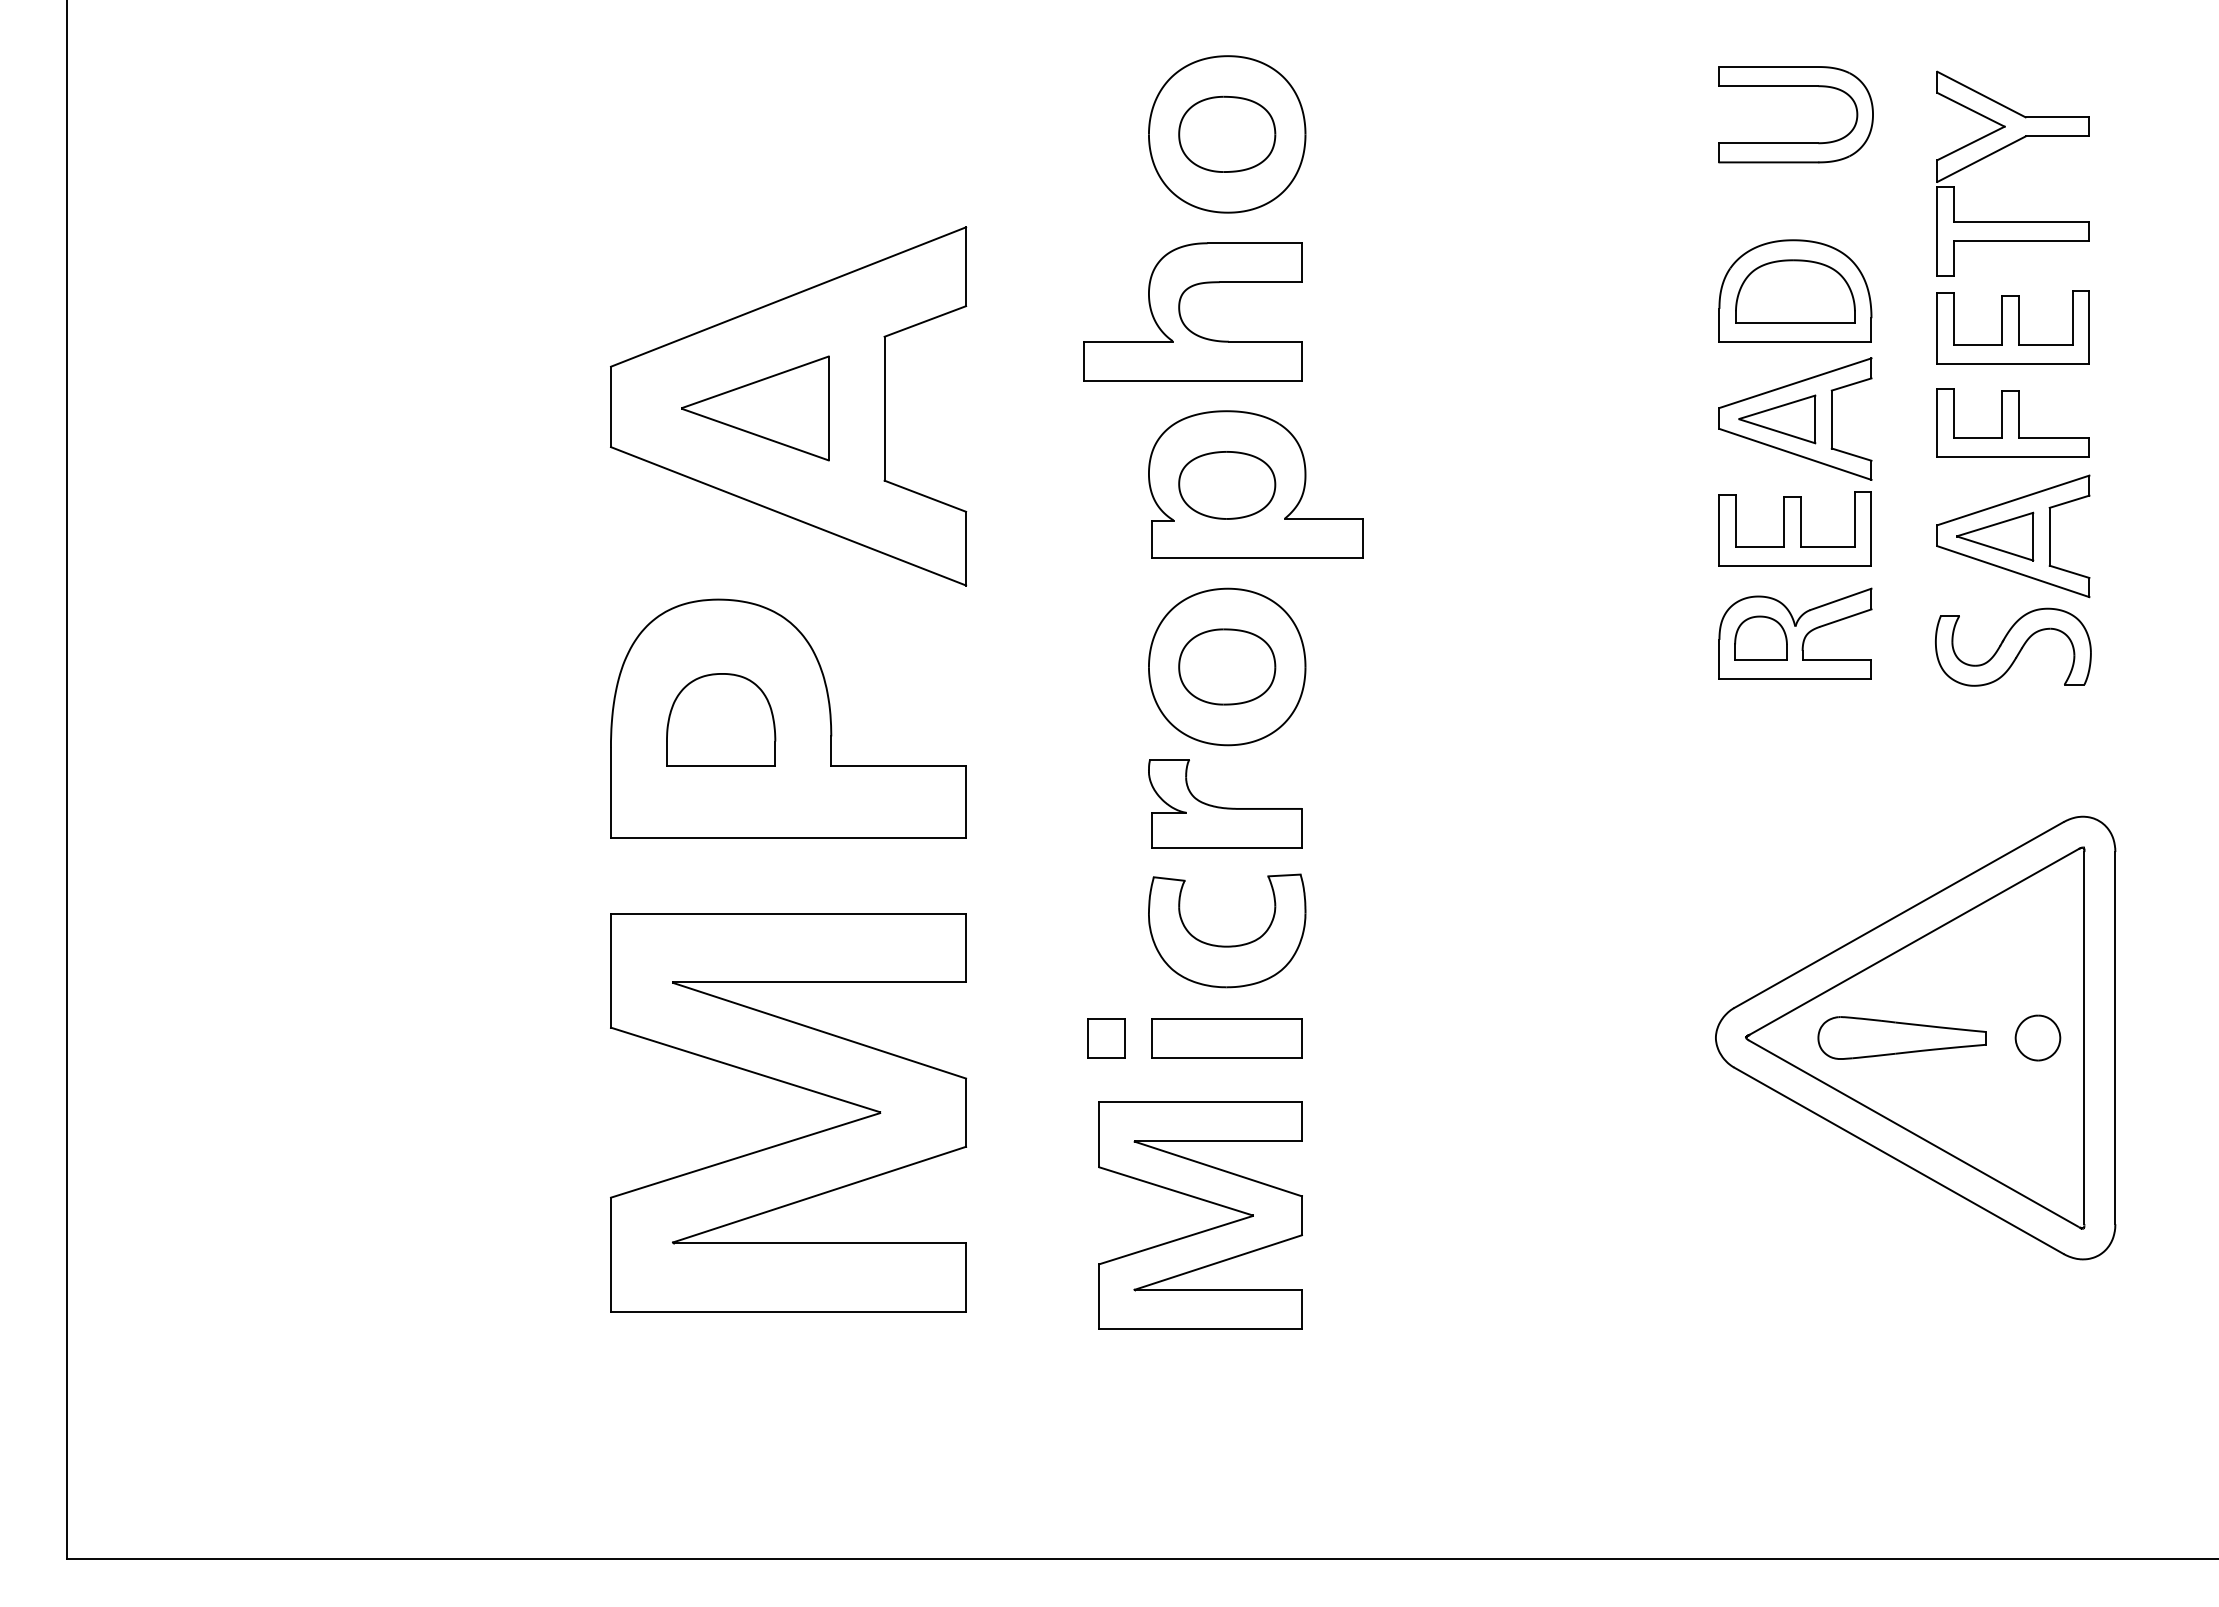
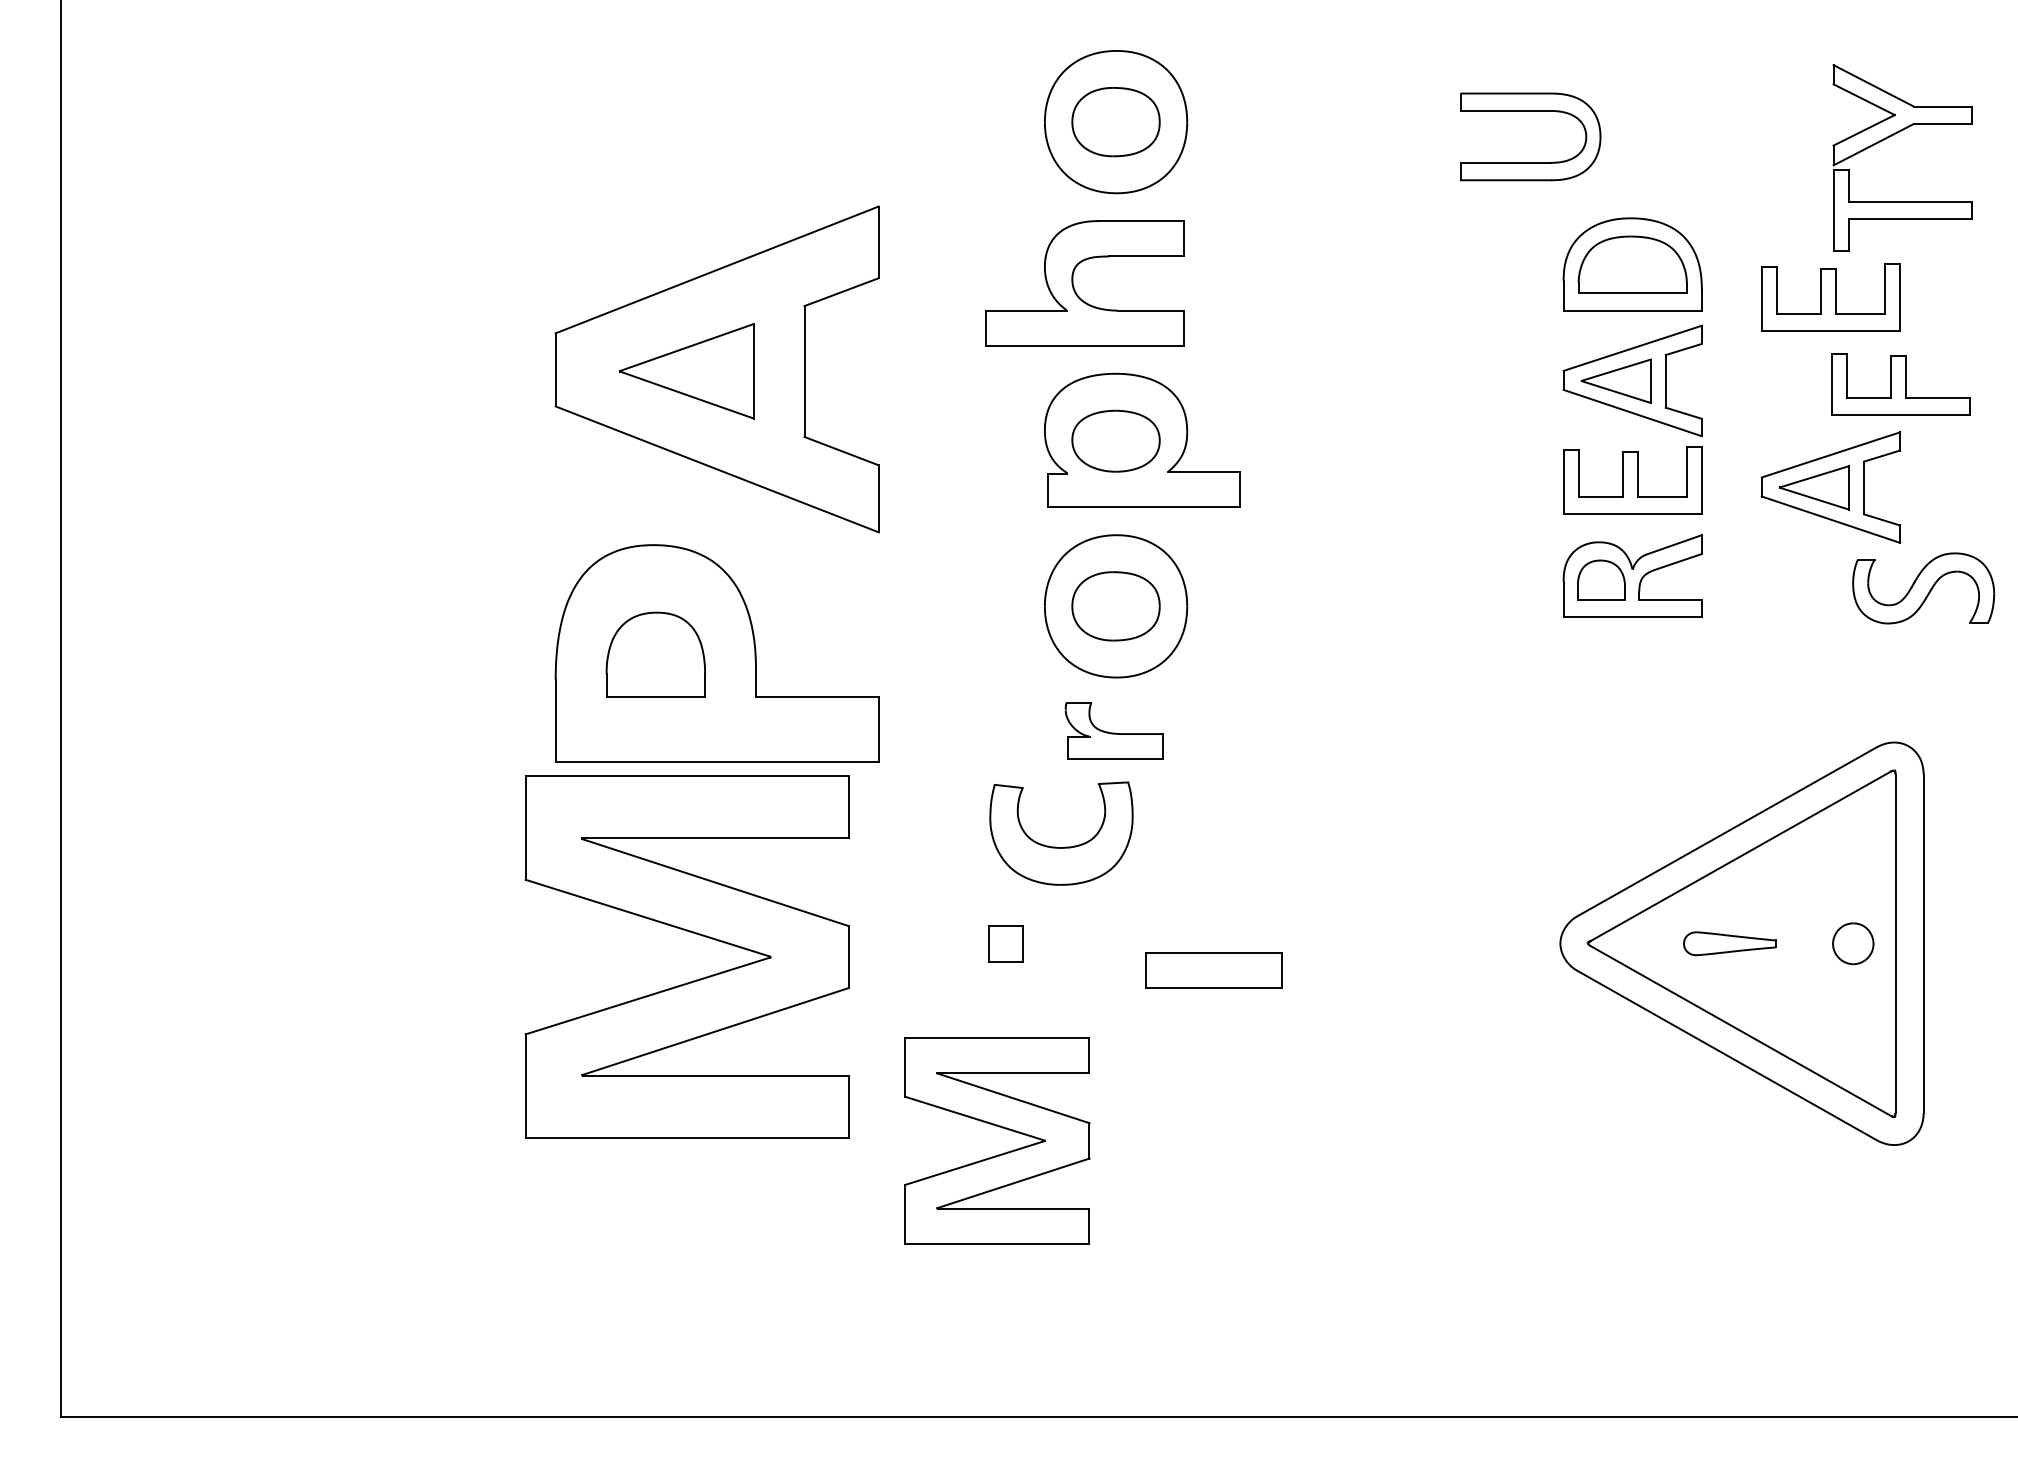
part: (1795, 86) -> (1530, 111), moved
part: (2000, 150) -> (1891, 136), moved
part: (2012, 422) -> (1900, 384), moved
part: (2013, 646) -> (1923, 587), moved
part: (1225, 803) -> (1114, 730), size x0.7
part: (1227, 945) -> (1061, 846), moved
part: (1901, 1037) -> (1729, 943), size x0.6
part: (1226, 1038) -> (1213, 970), moved
part: (797, 1087) -> (695, 934), moved
part: (1204, 1201) -> (1000, 1127), moved

